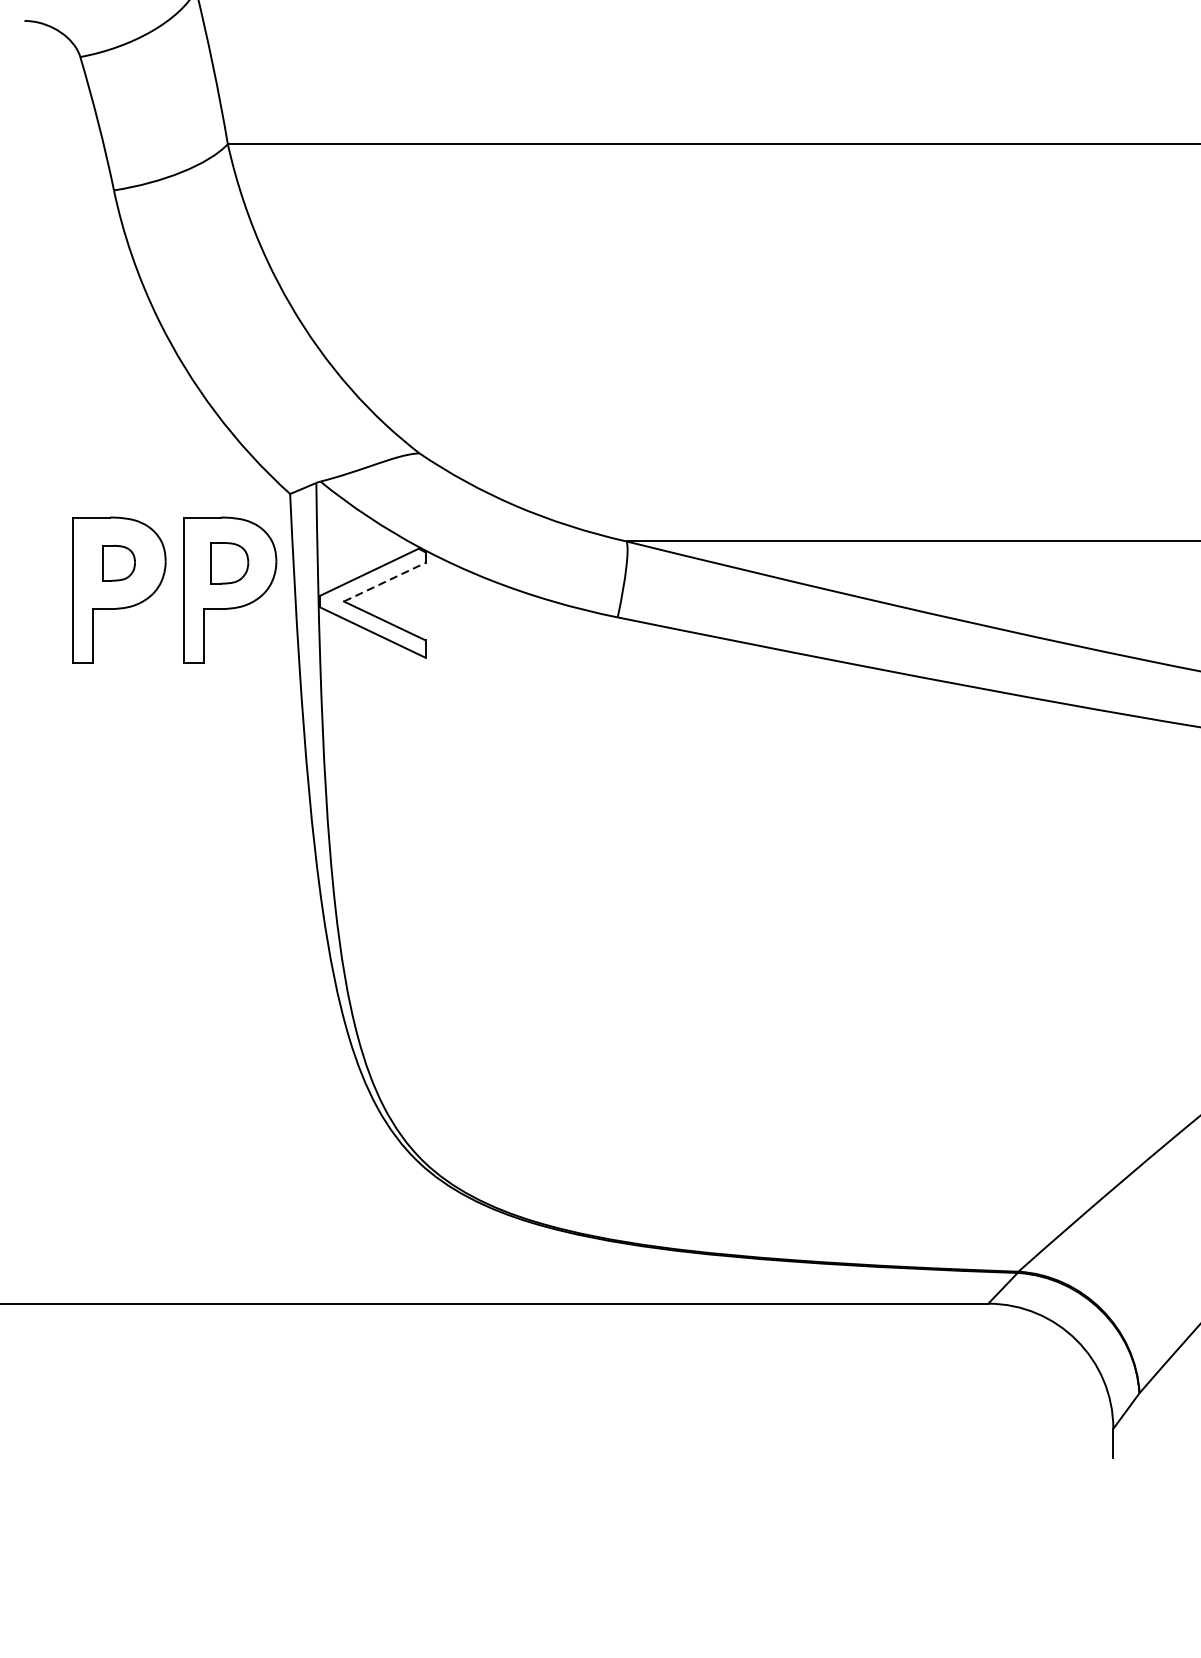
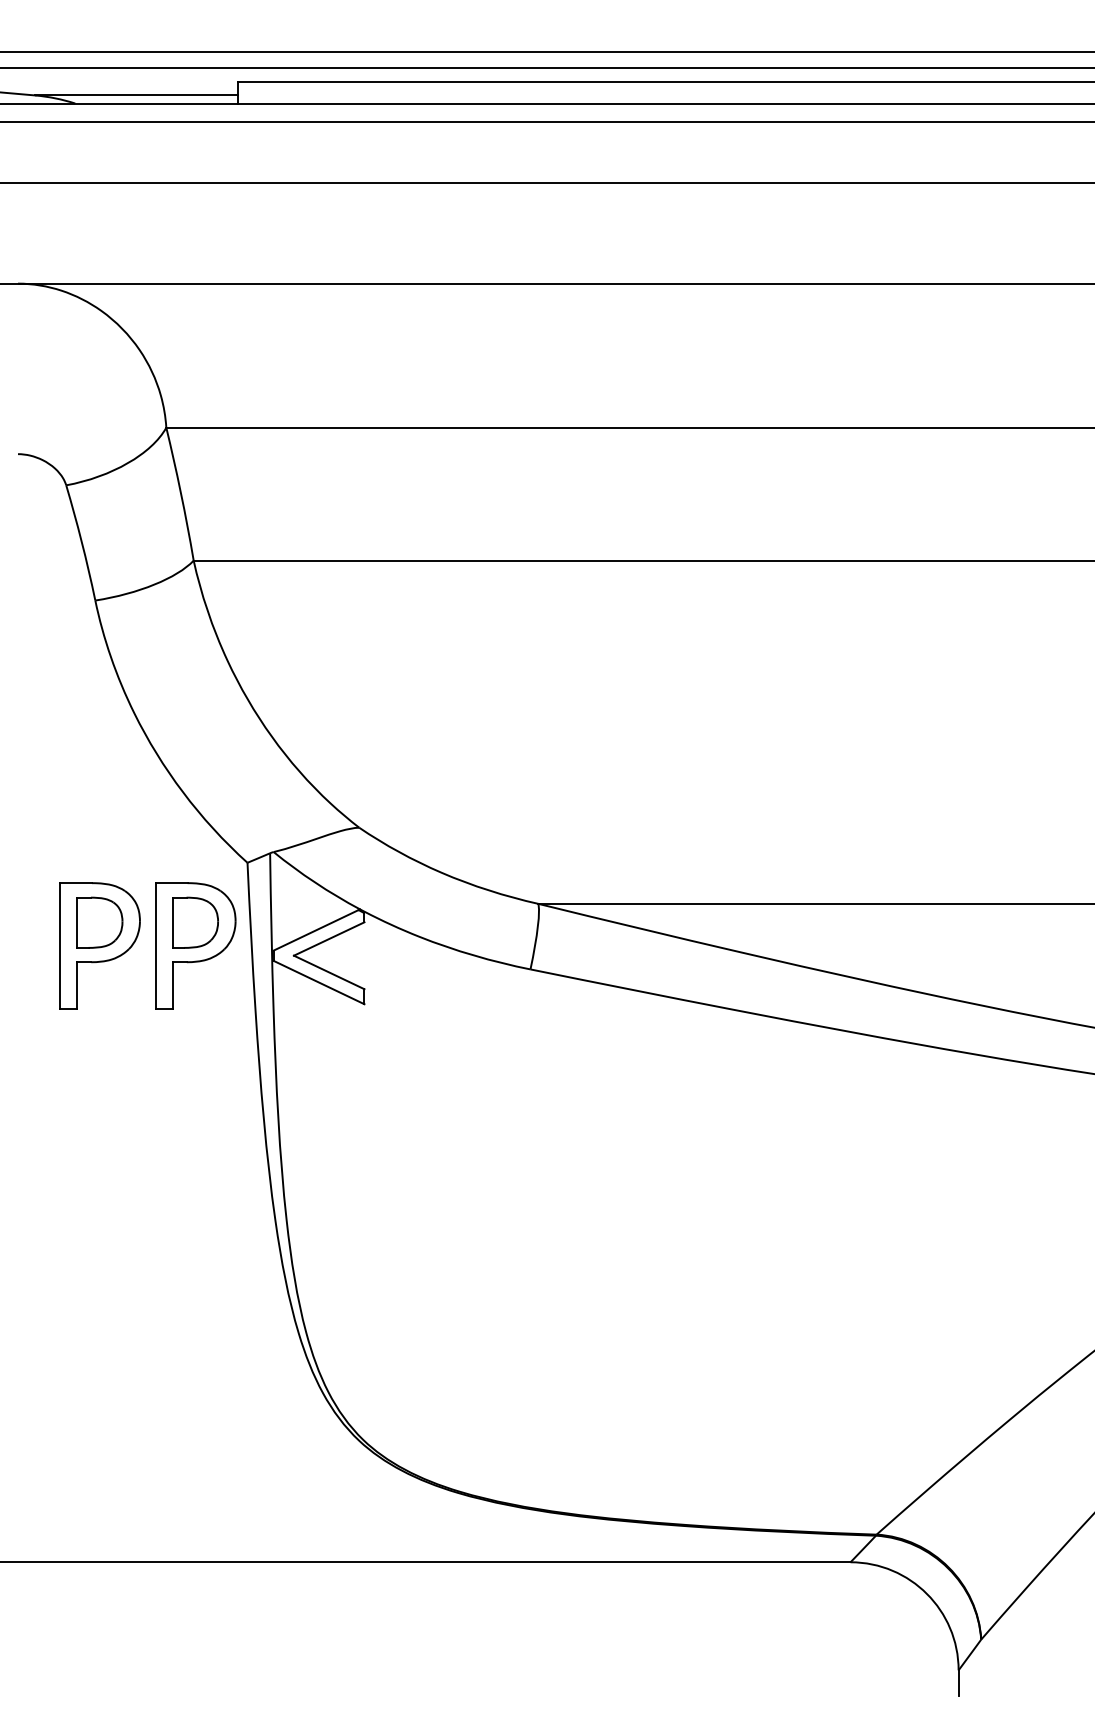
part: (118, 563) -> (99, 922), size x1.67
part: (229, 563) -> (195, 922), size x1.43
line: (385, 582) -> (329, 939), dashed -> solid

